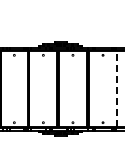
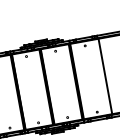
line: (117, 88) -> (105, 75), dashed -> solid

